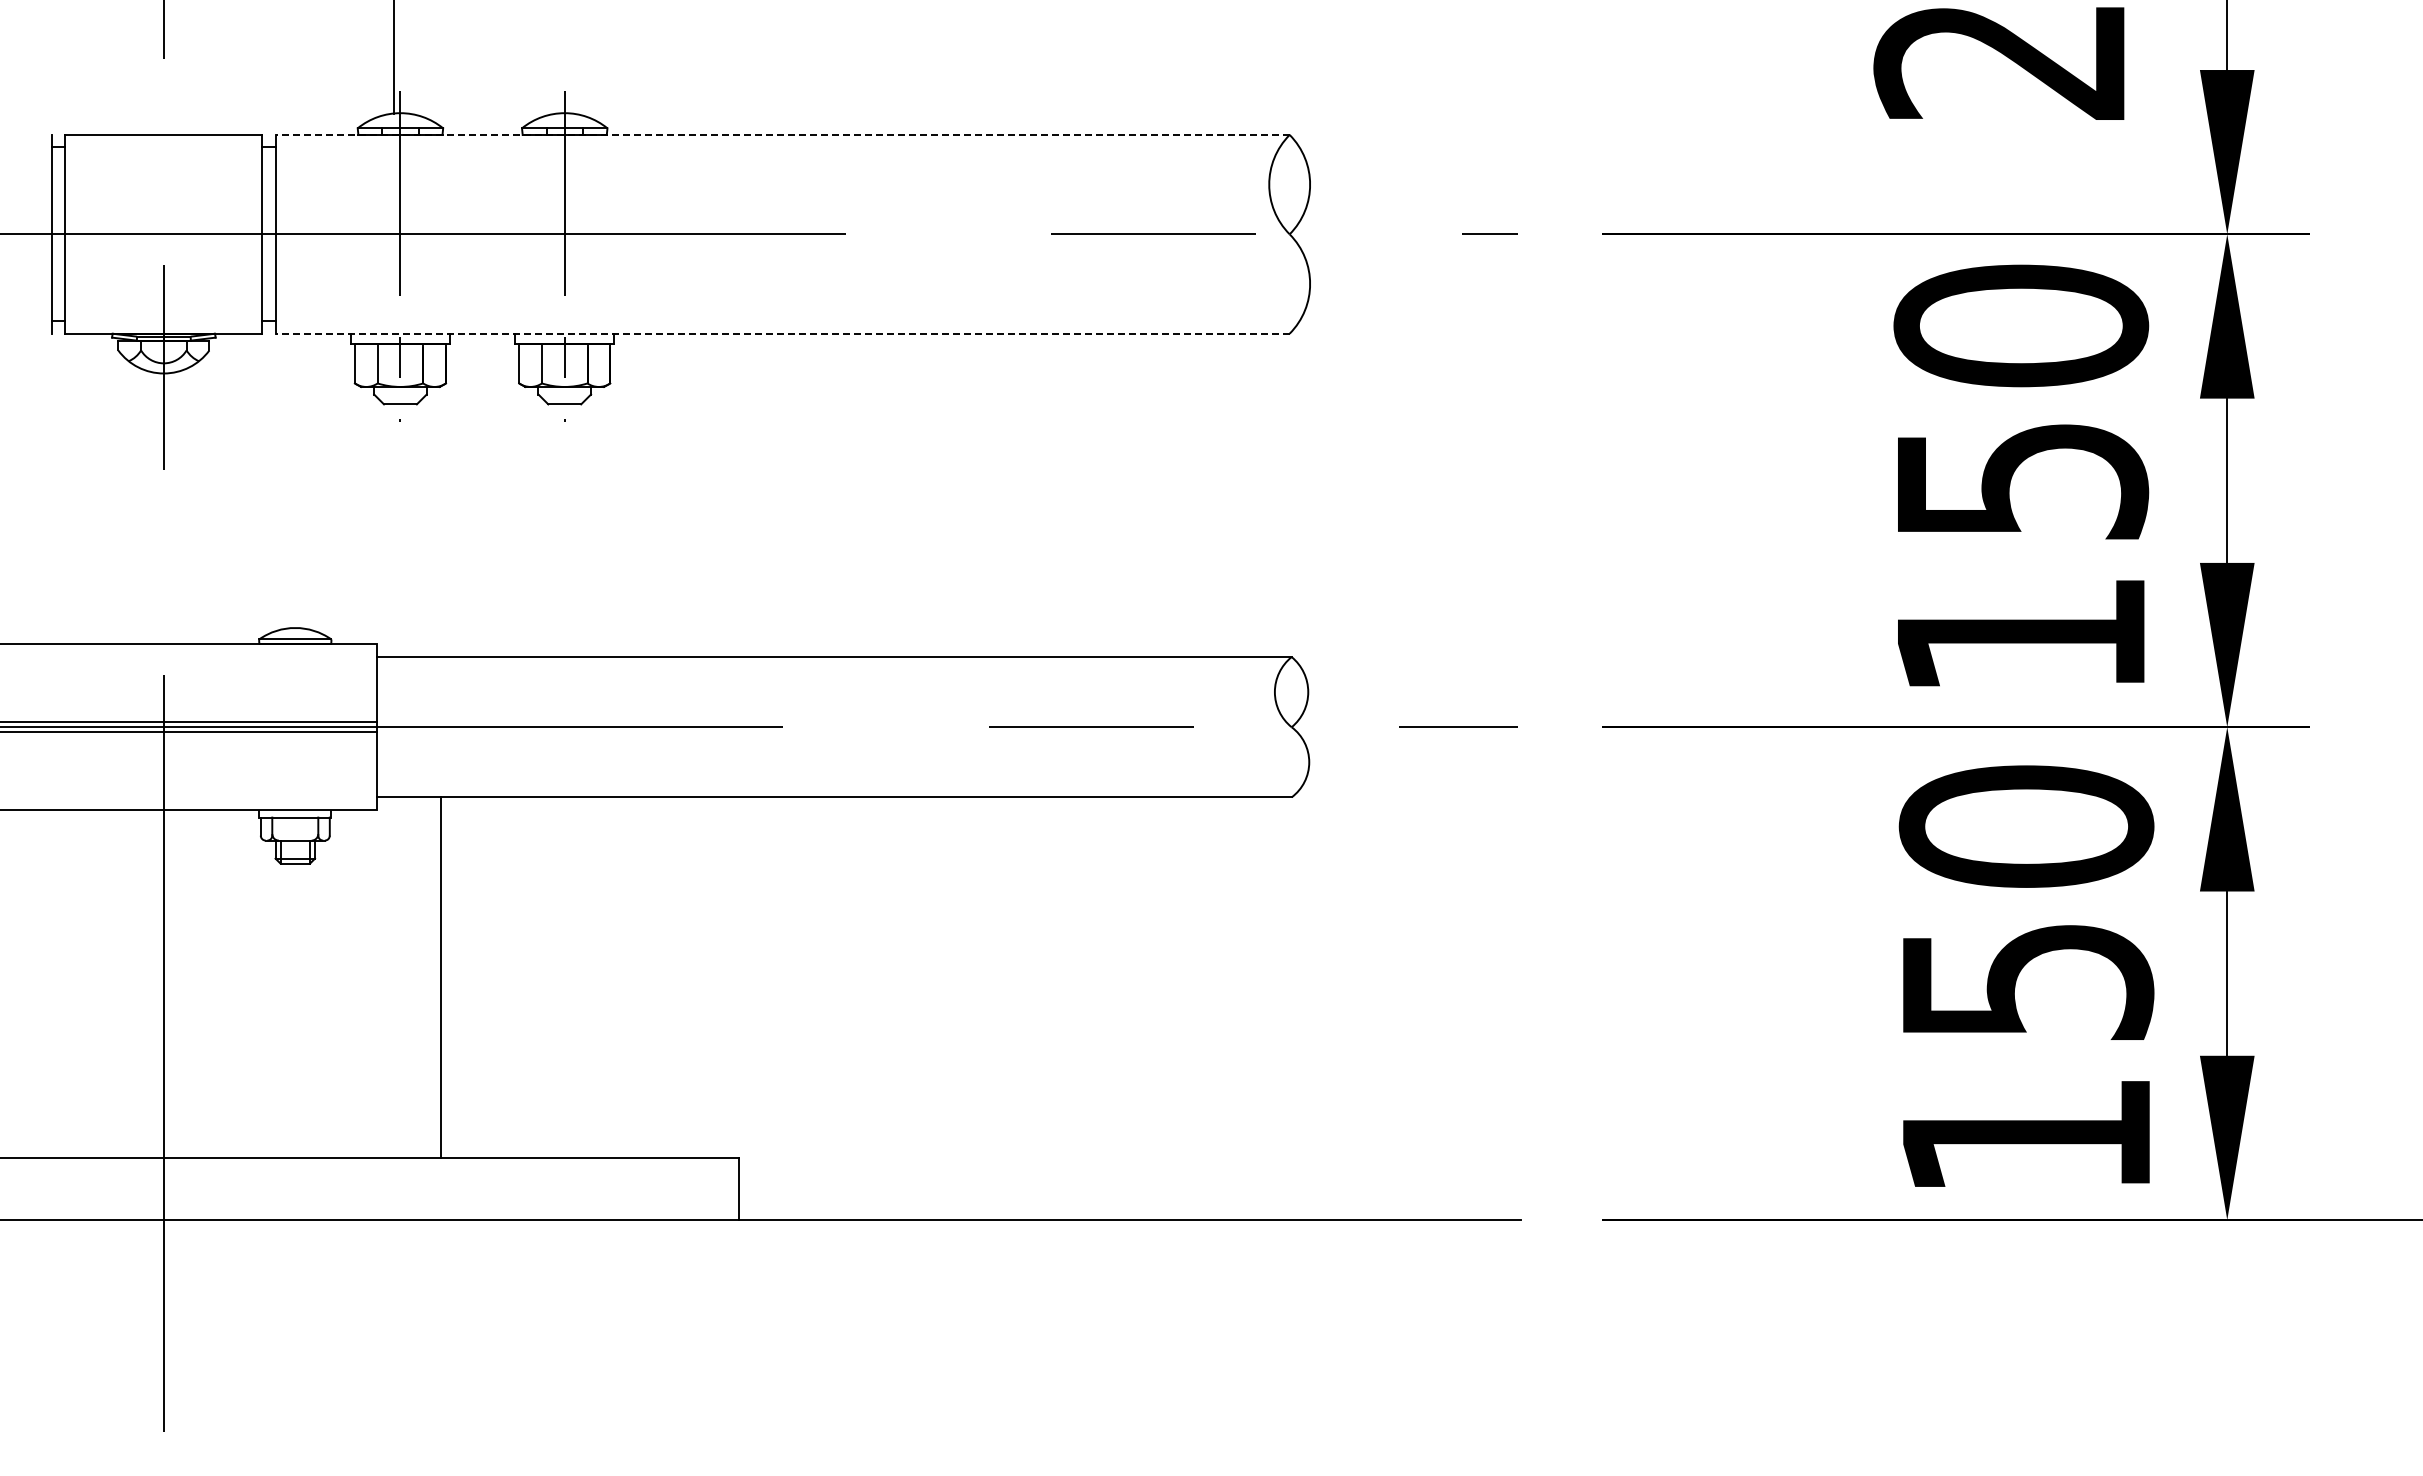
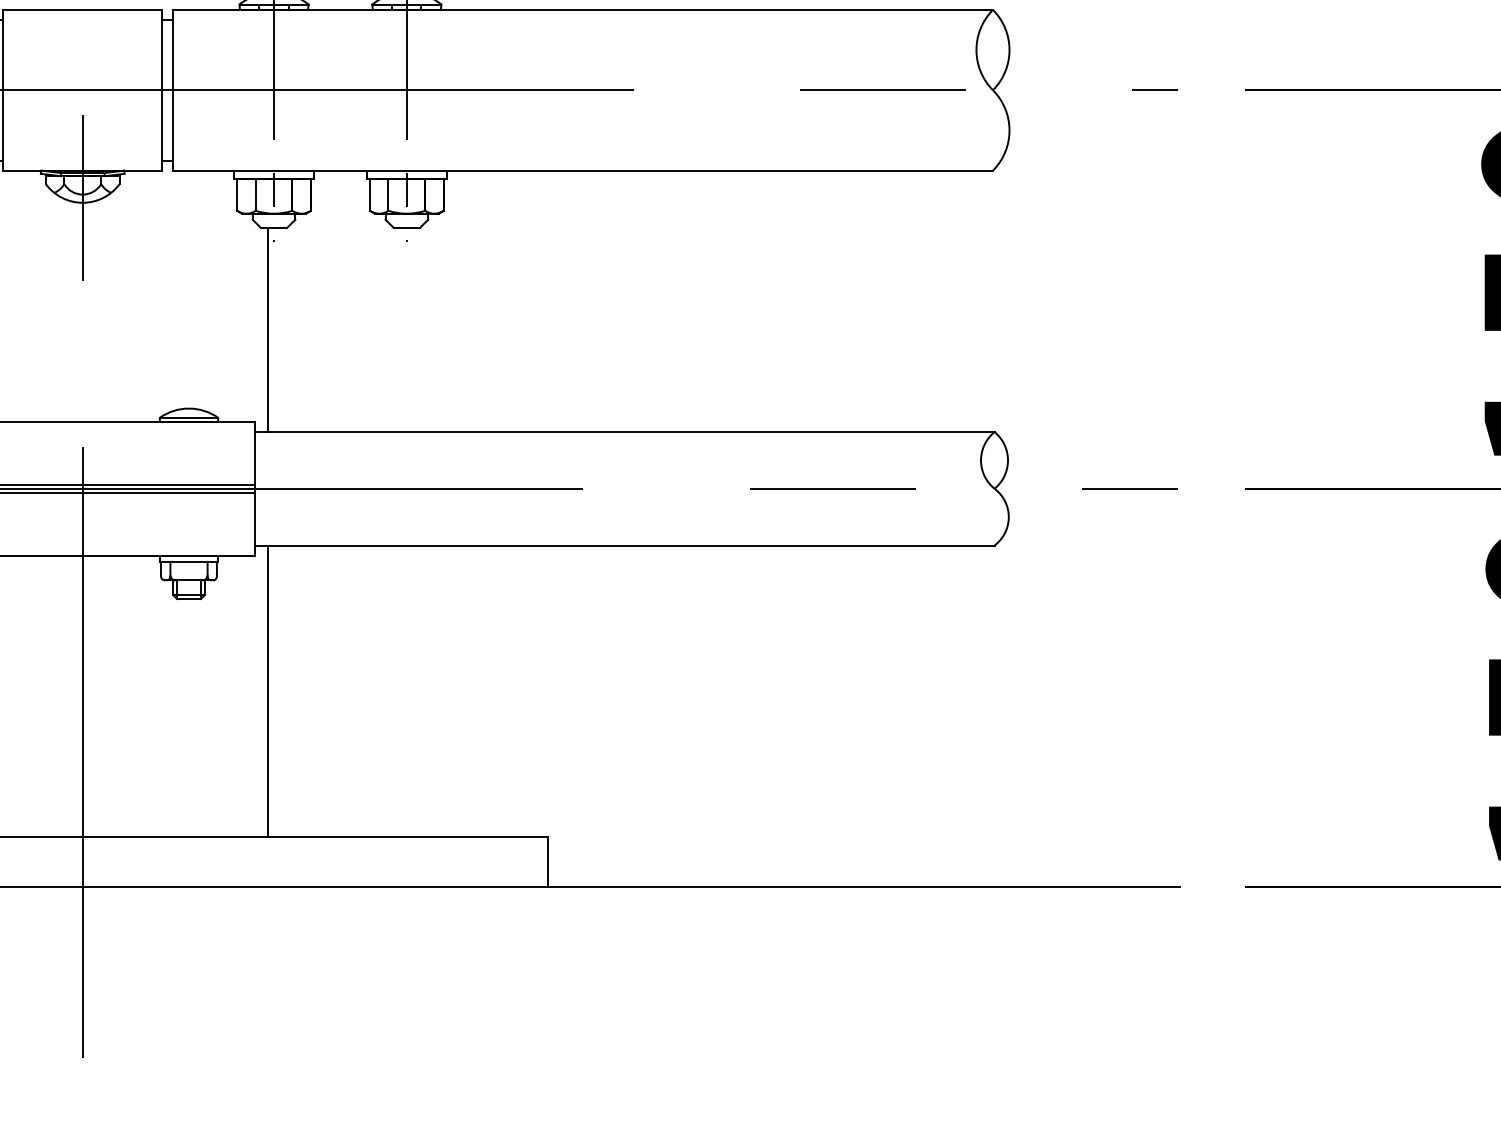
line: (782, 134) -> (582, 9), dashed -> solid
line: (782, 333) -> (582, 170), dashed -> solid
line: (393, 530) -> (268, 329), added
line: (440, 977) -> (268, 691), moved

